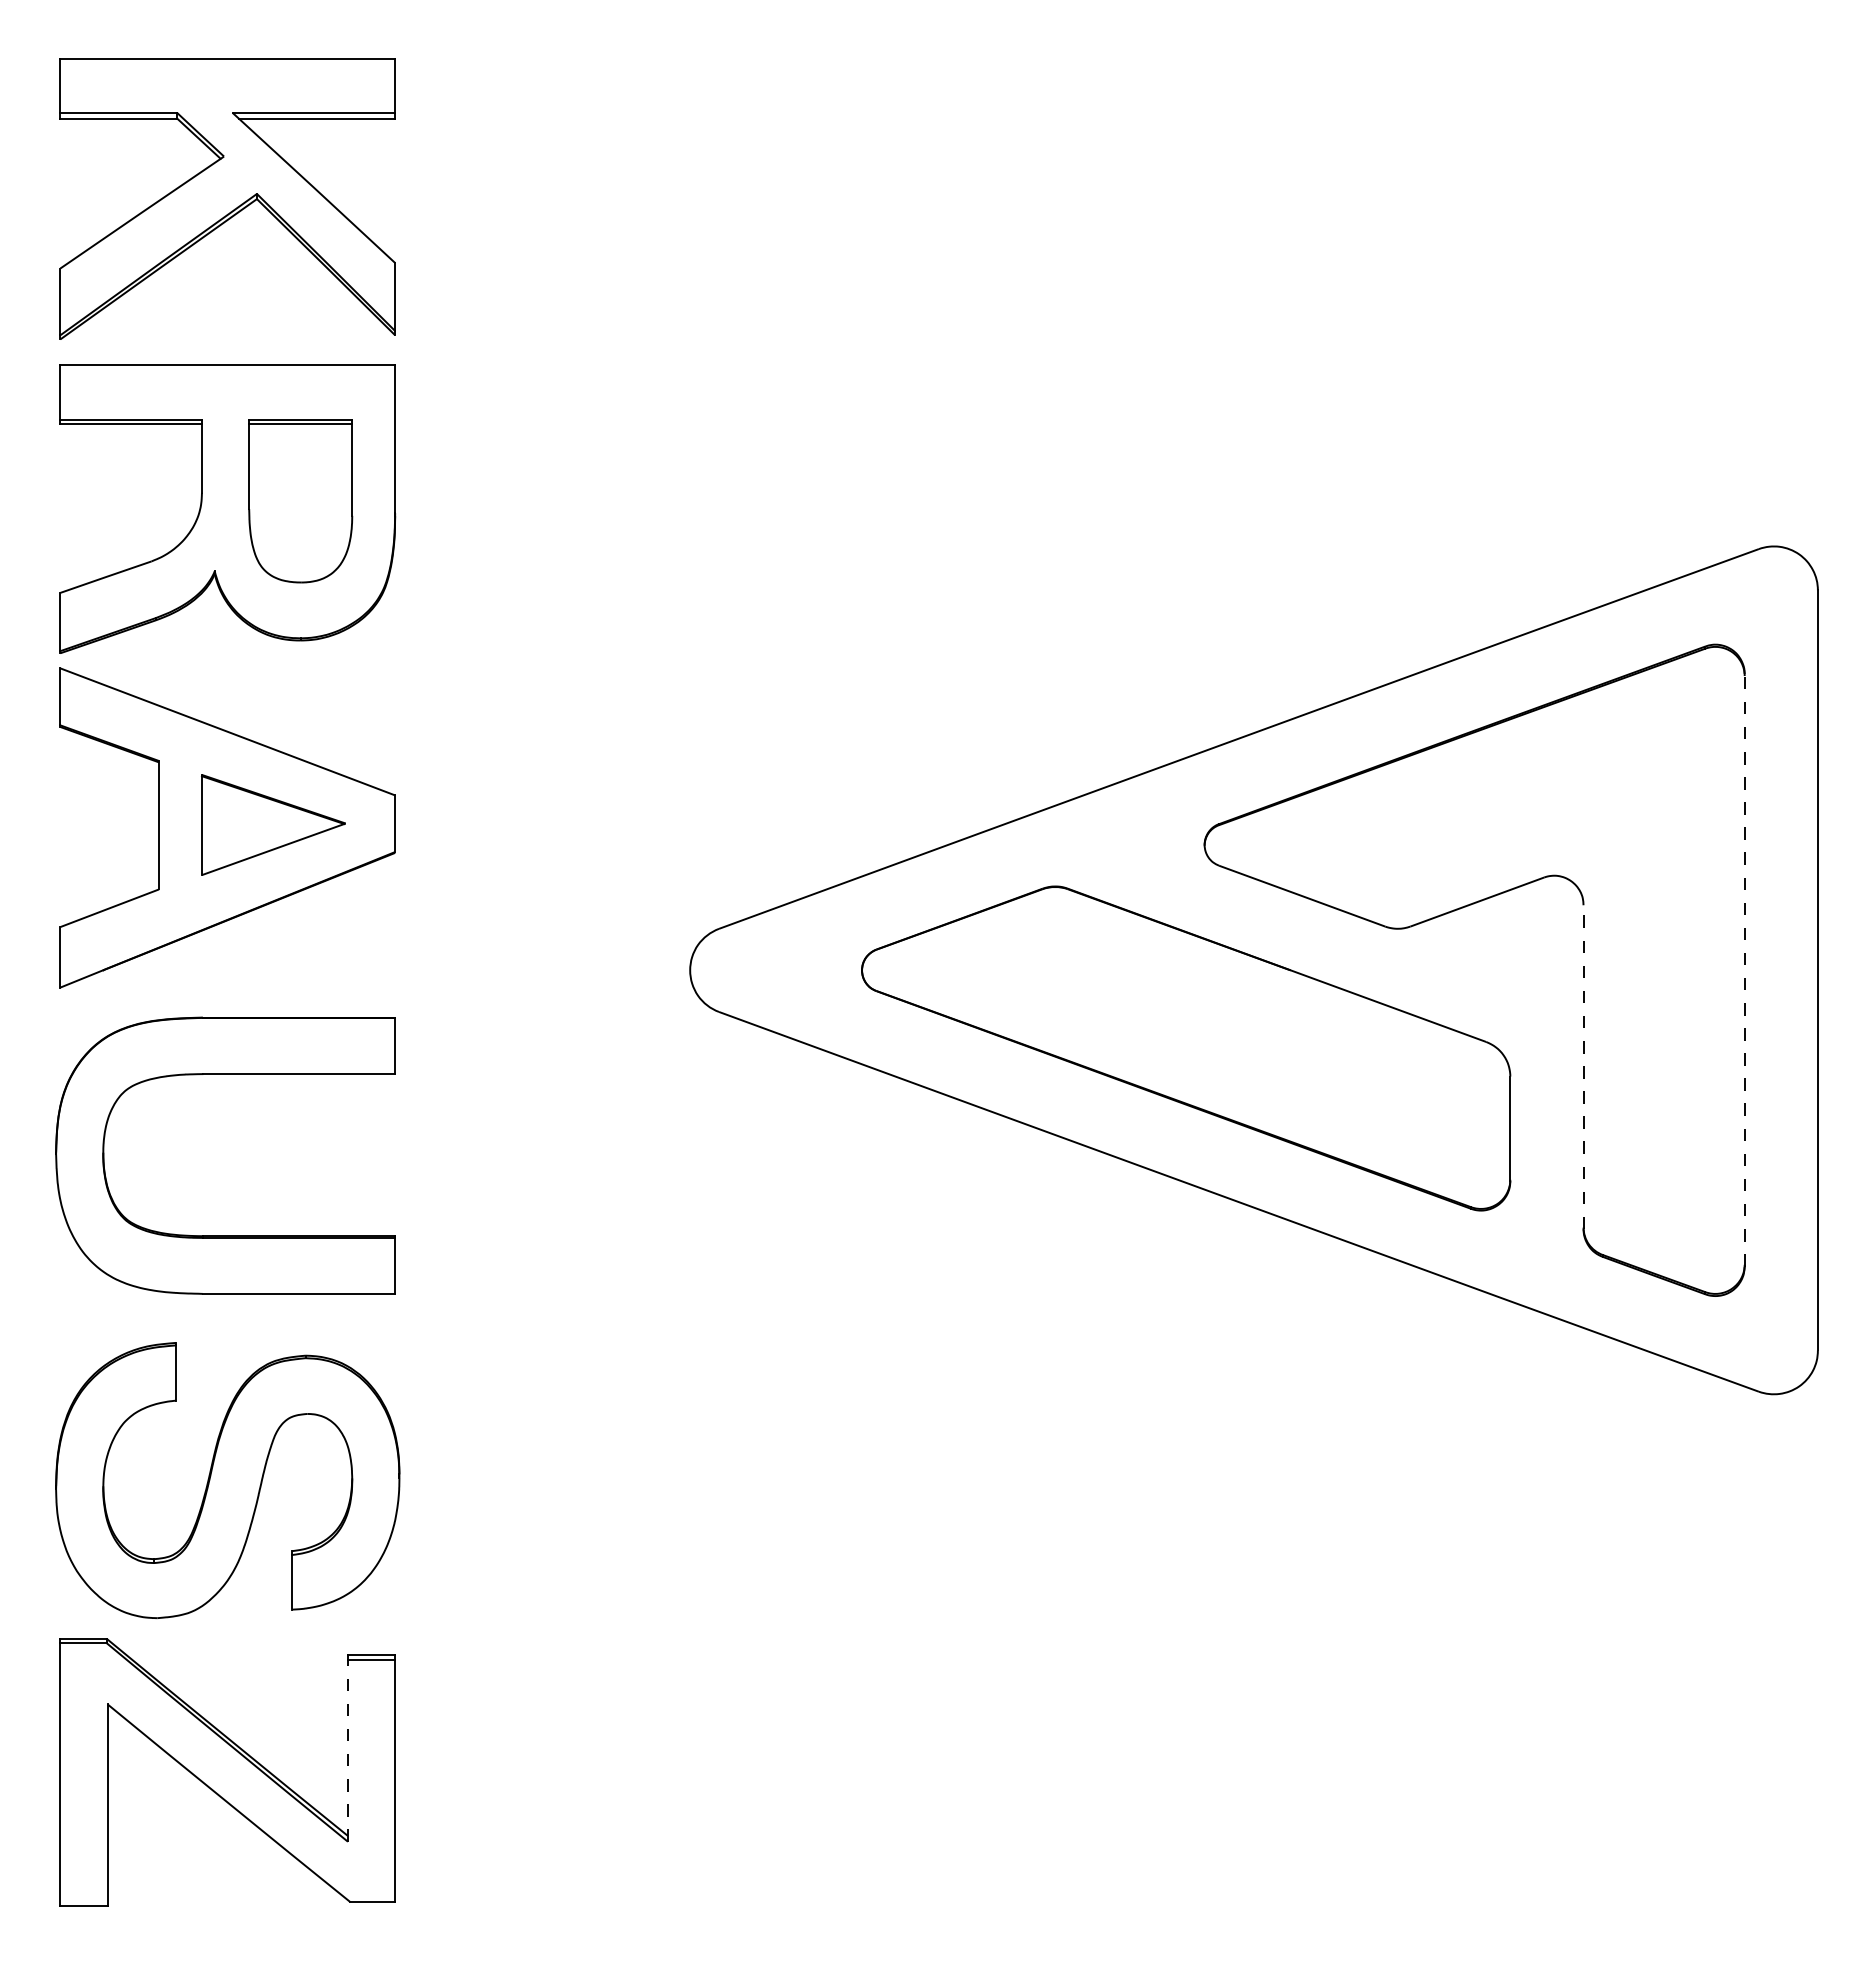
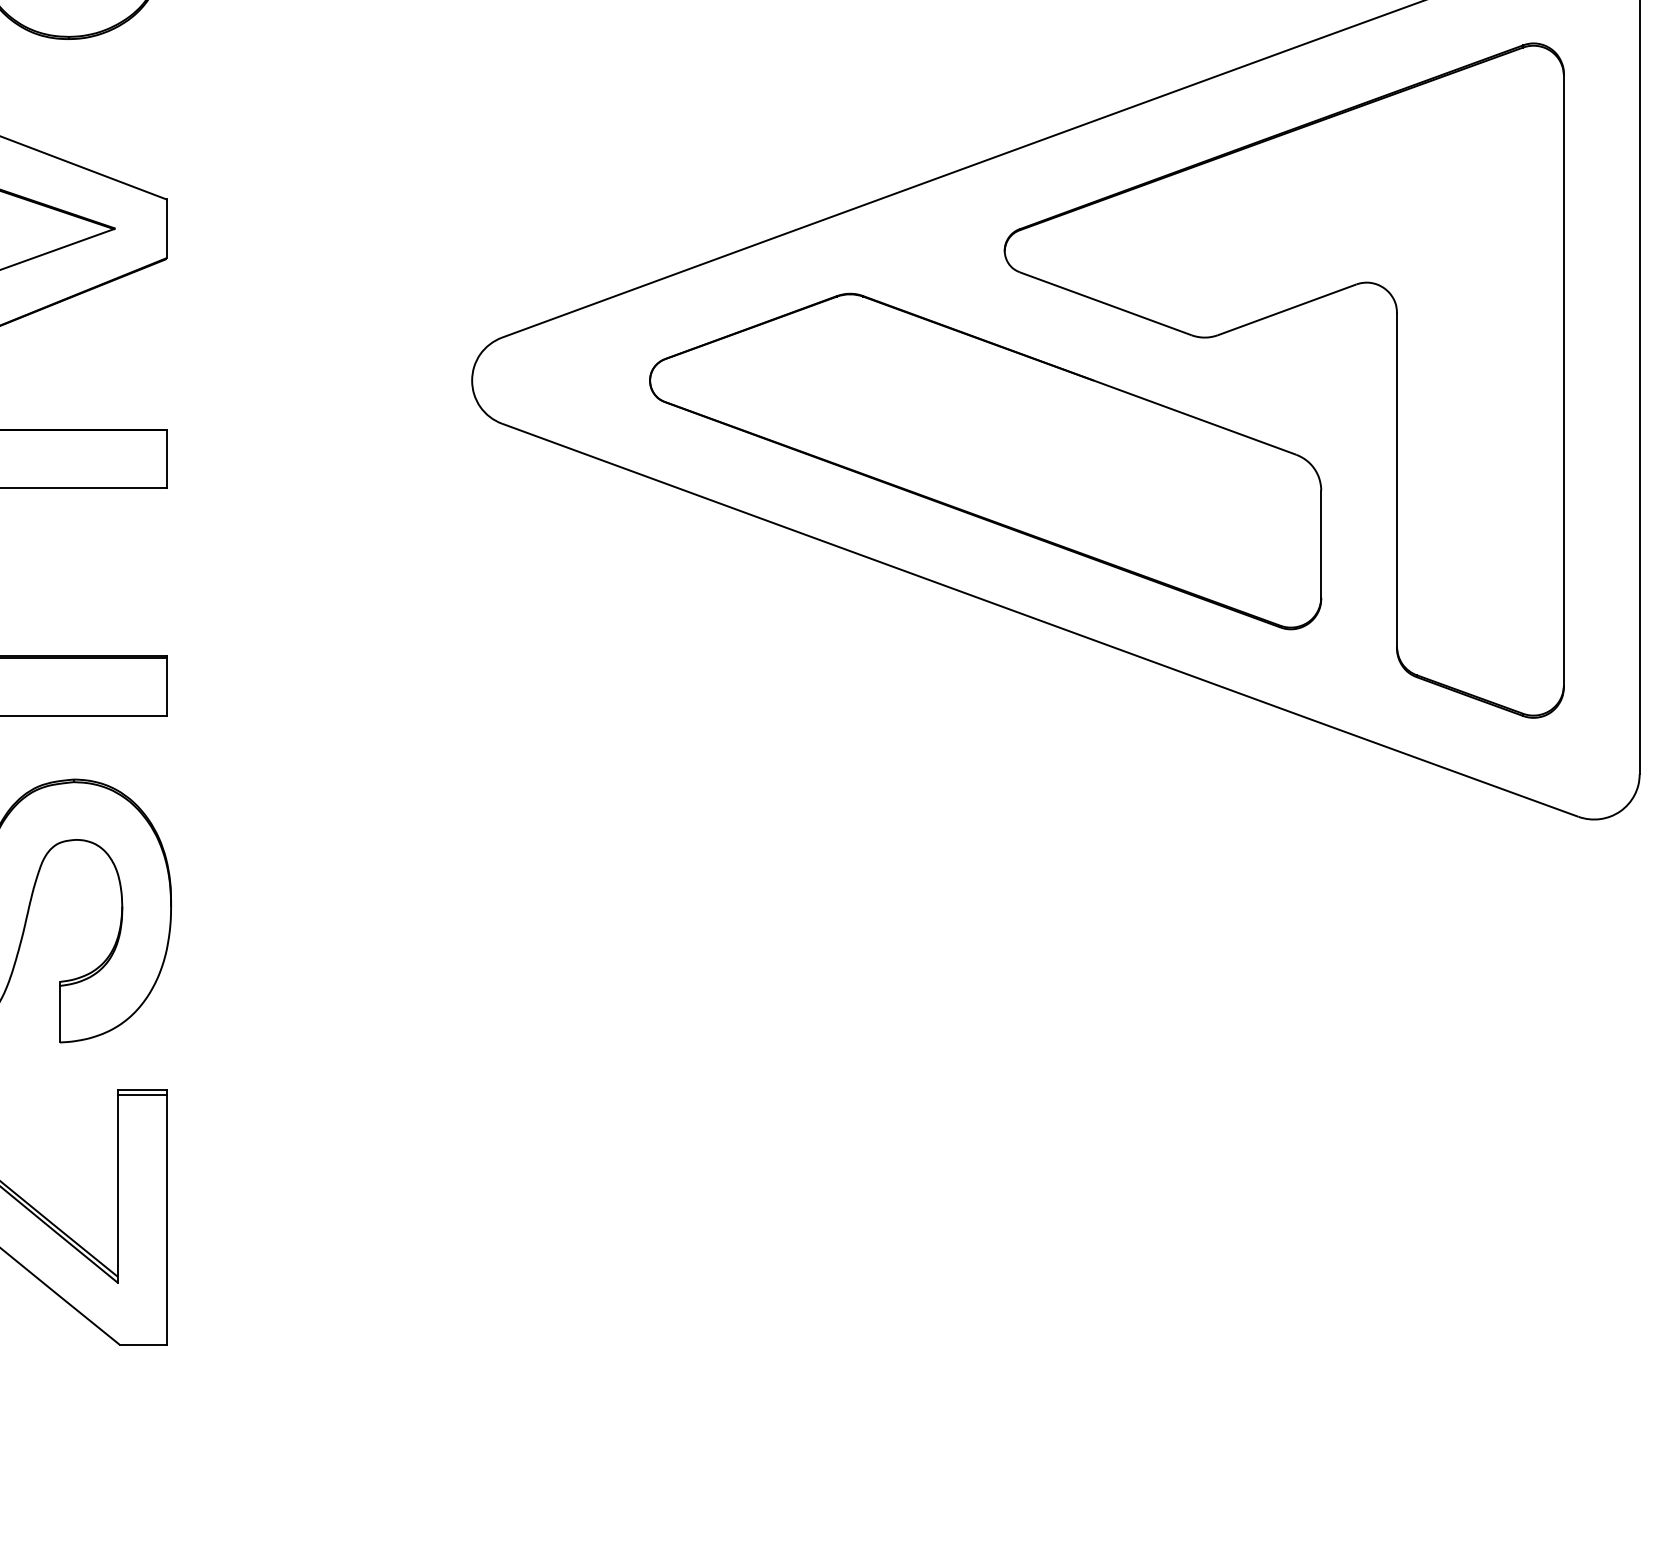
line: (1744, 969) -> (1563, 379), dashed -> solid
line: (1583, 1066) -> (1396, 480), dashed -> solid
line: (347, 1750) -> (117, 1188), dashed -> solid

